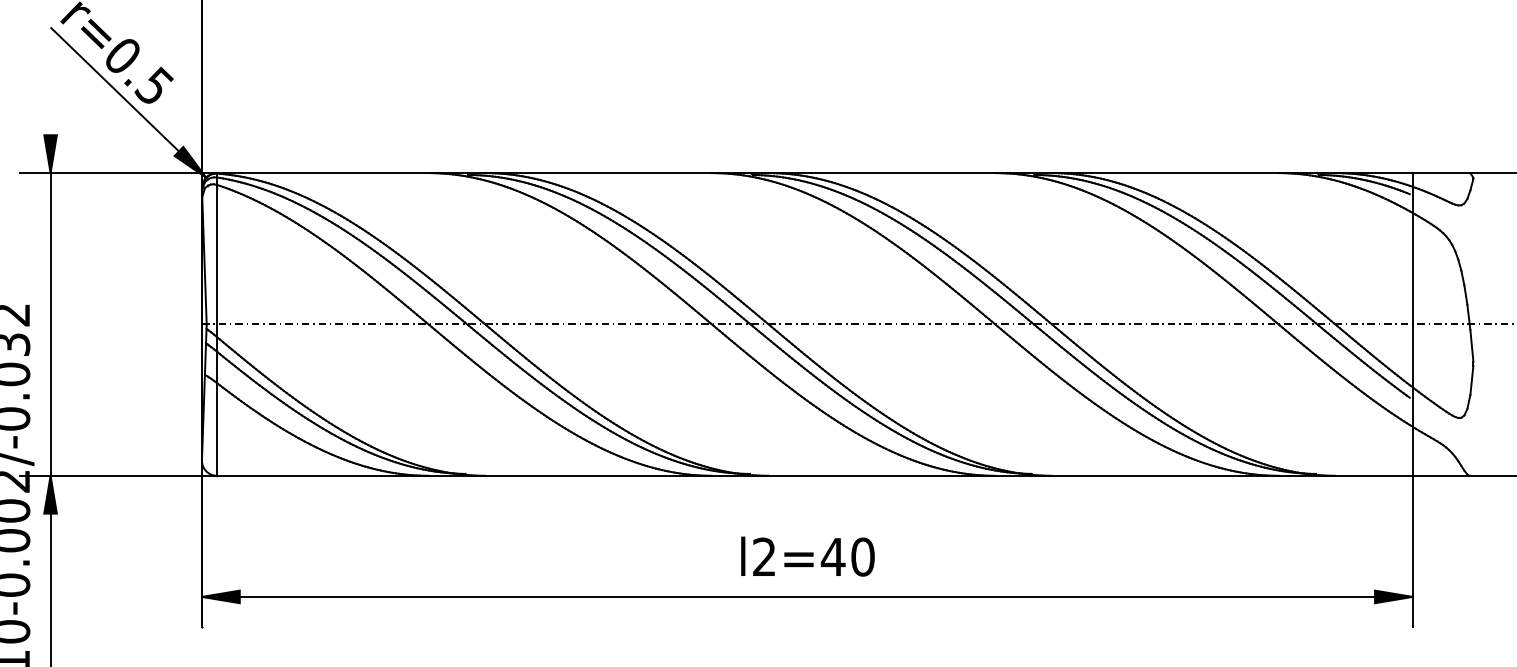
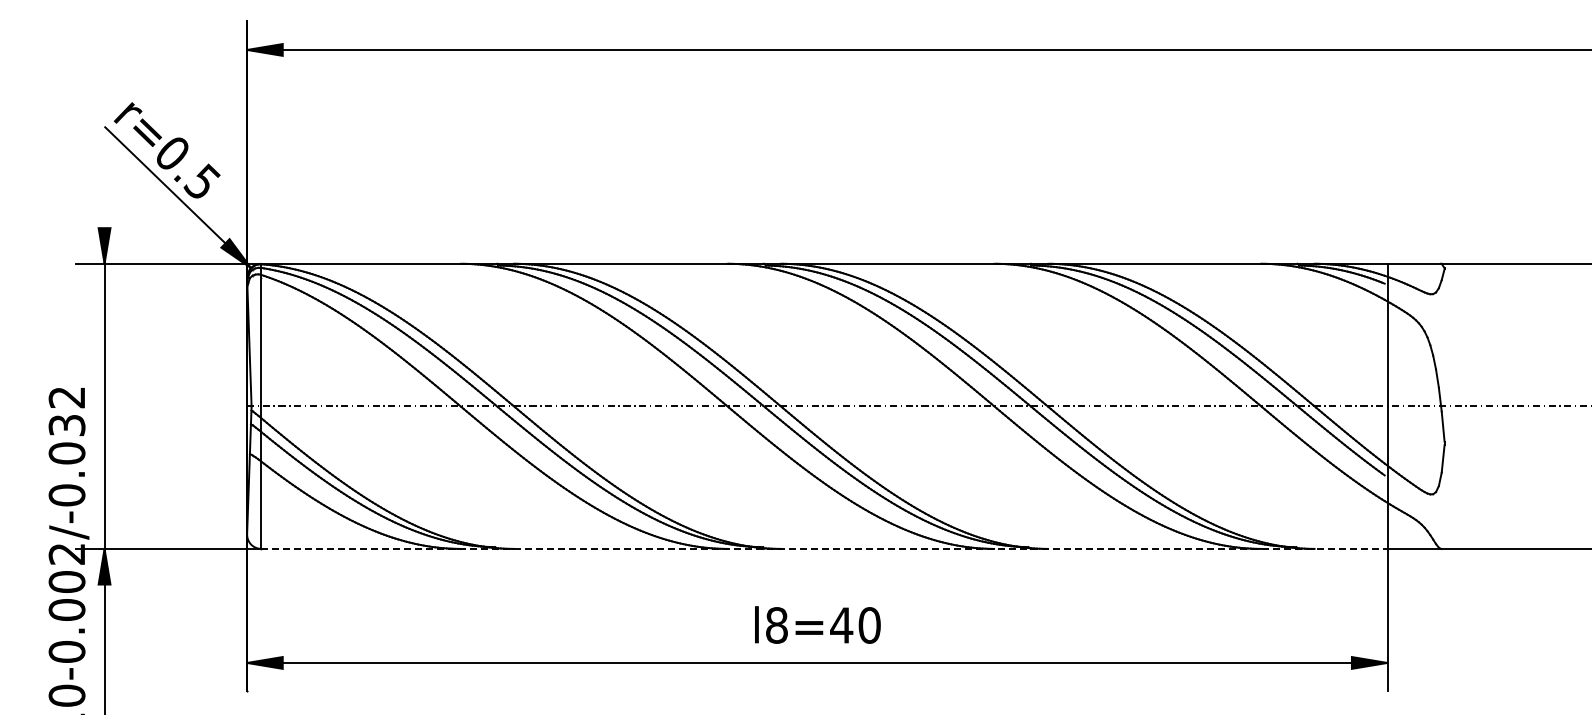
line: (815, 475) -> (824, 548), solid -> dashed
text: (764, 557) -> (776, 625), l2=40 -> l8=40

